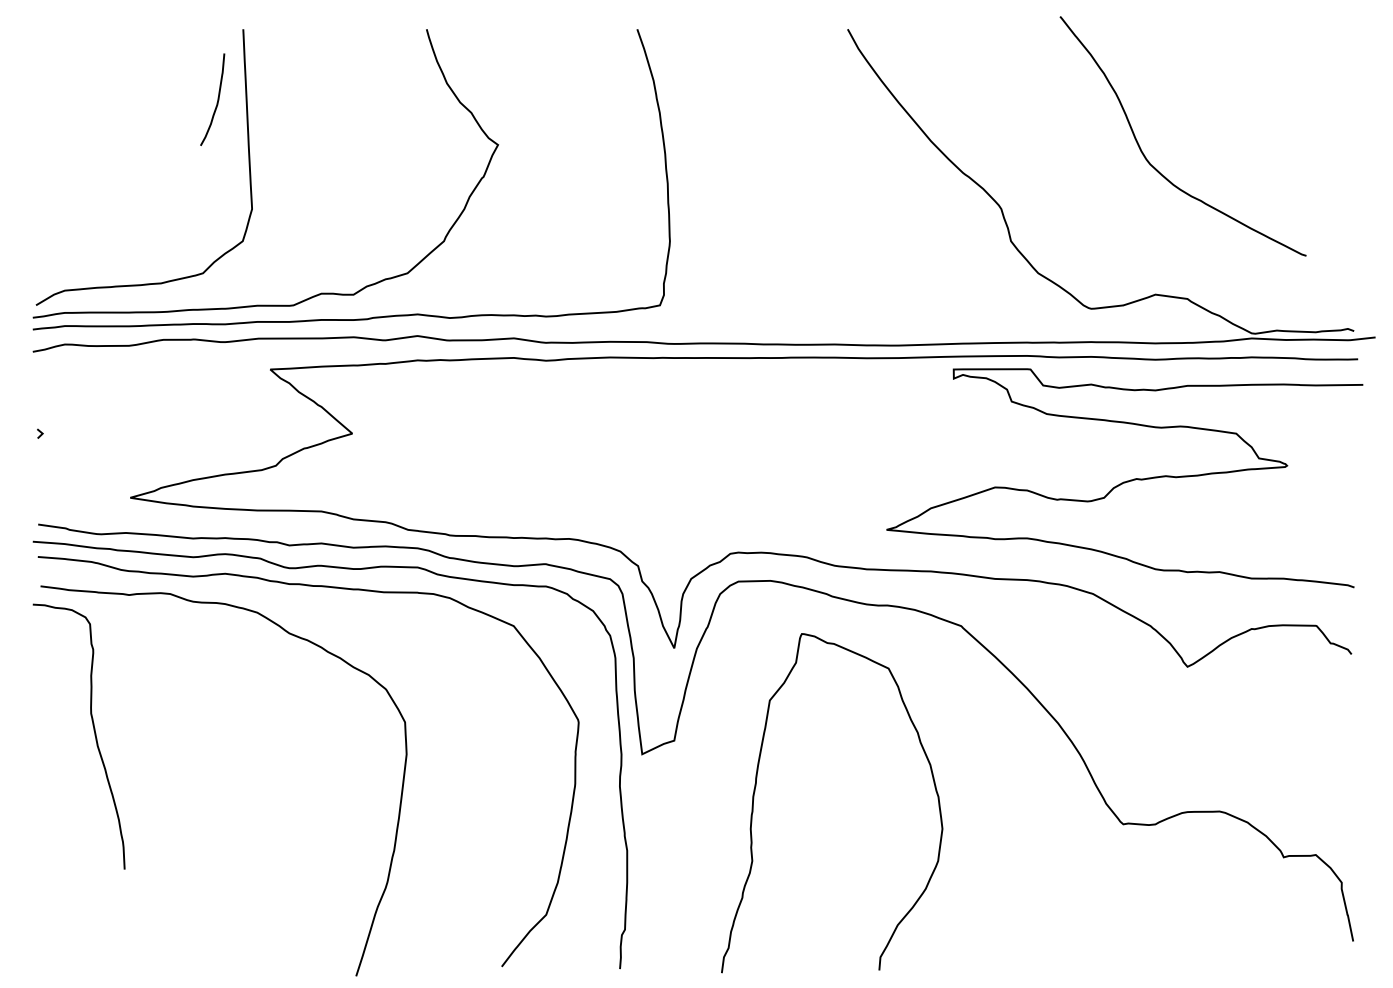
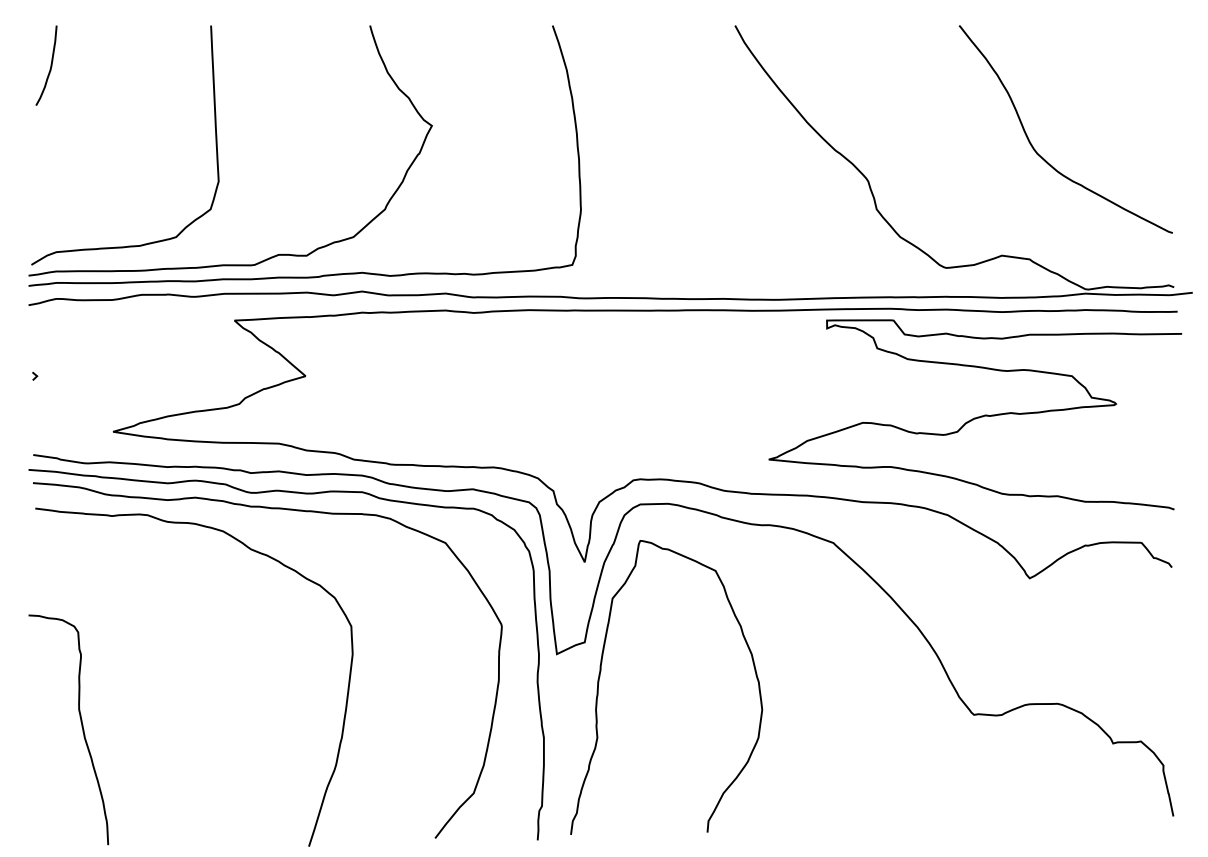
curve: (217, 99) -> (50, 65), moved
curve: (1157, 168) -> (1043, 157), moved
curve: (93, 733) -> (81, 727), moved
curve: (755, 790) -> (600, 676), moved

